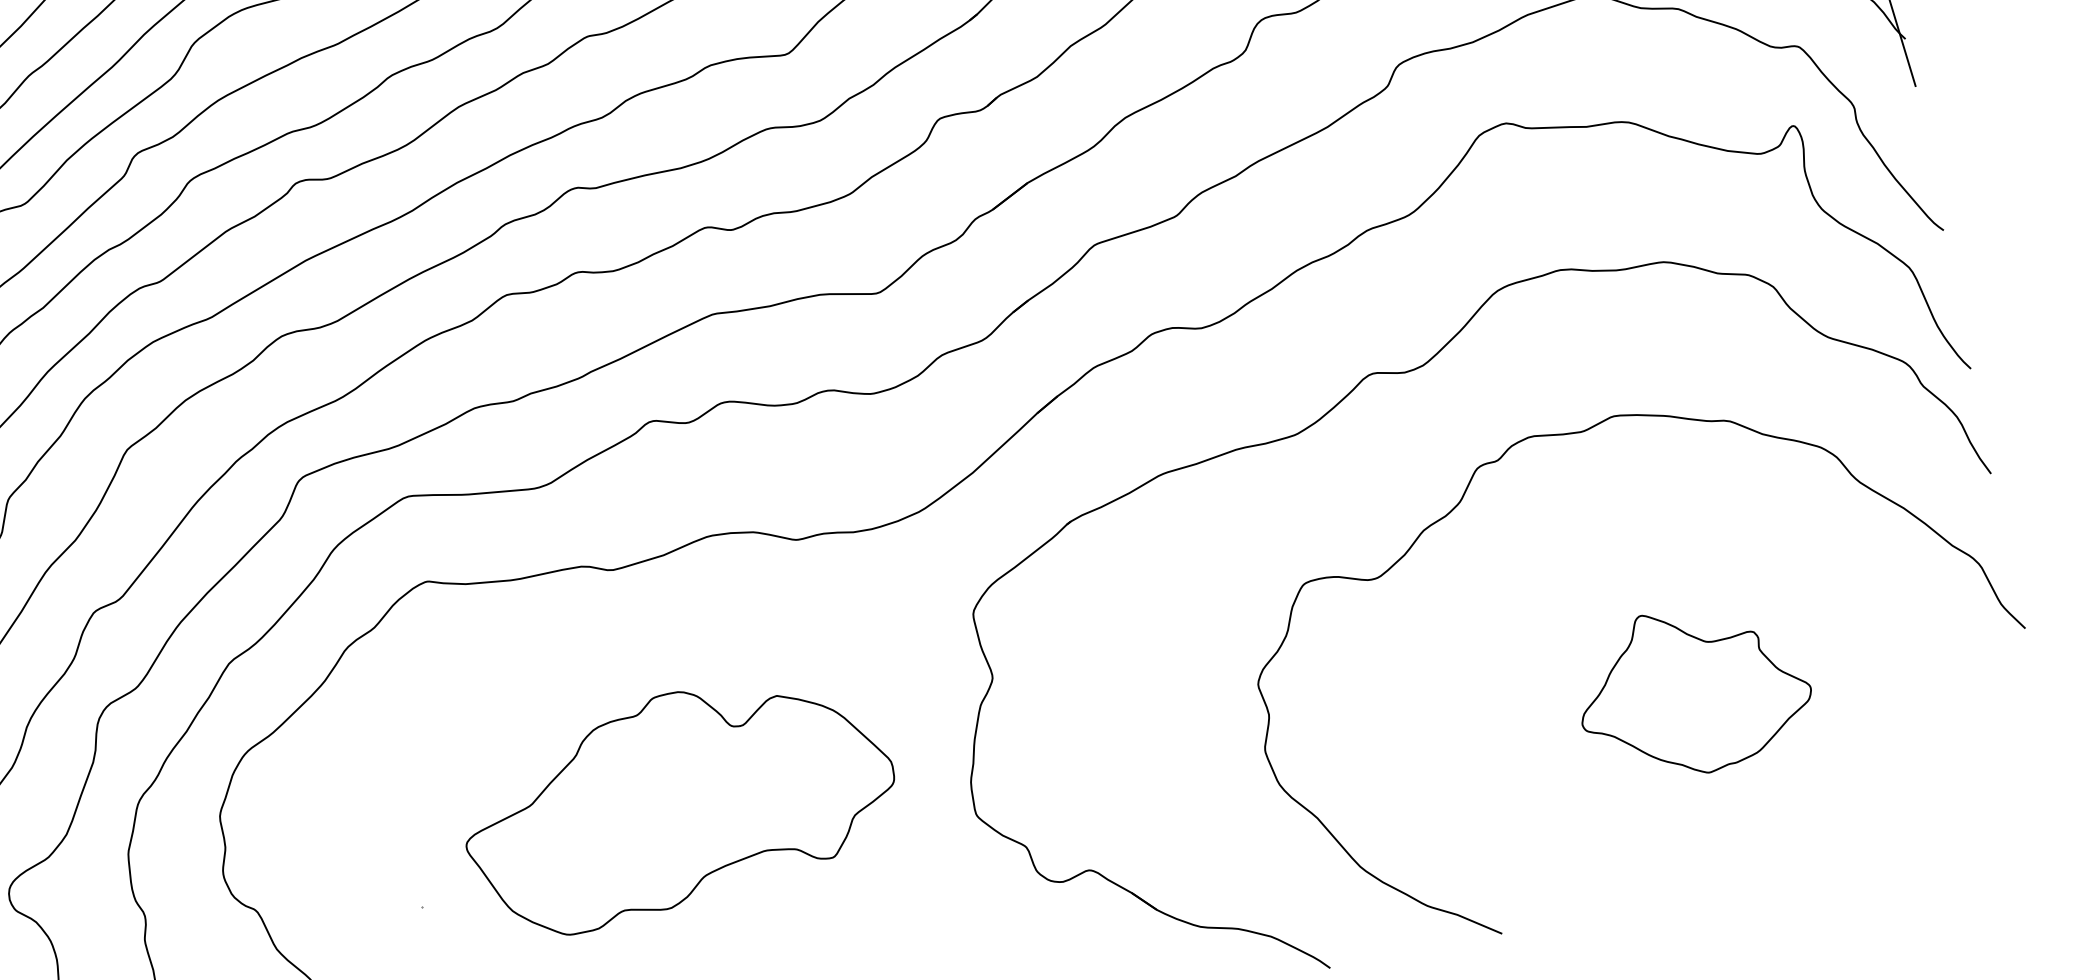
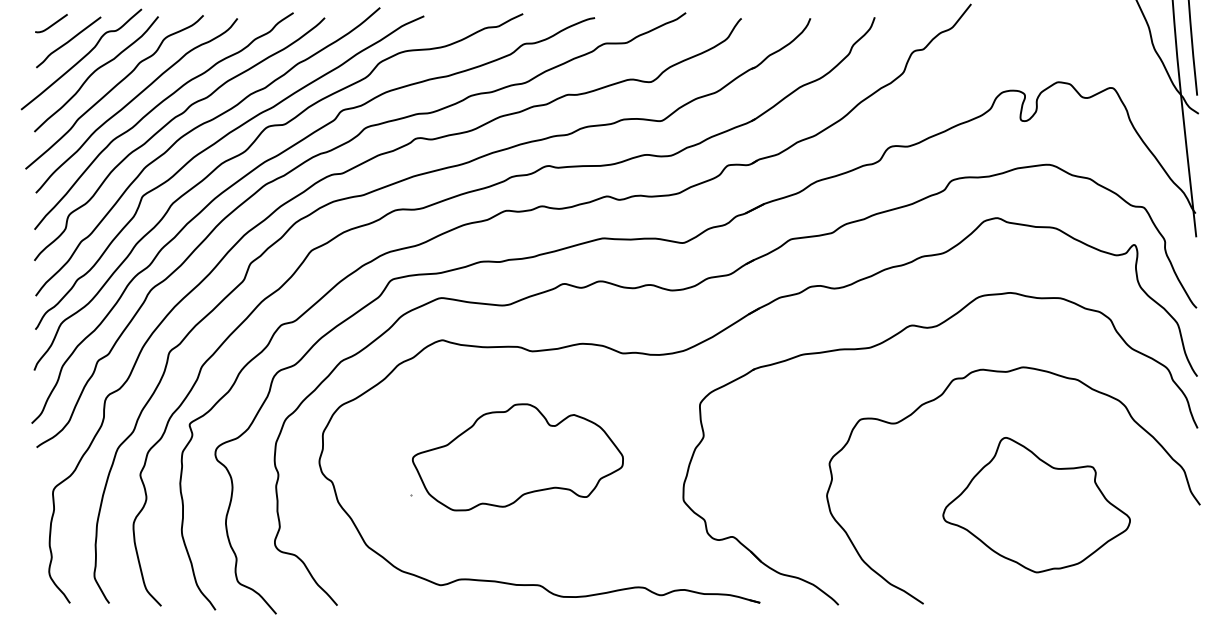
part: (1693, 691) -> (1036, 505), size x1.67
part: (678, 803) -> (517, 457), moved

